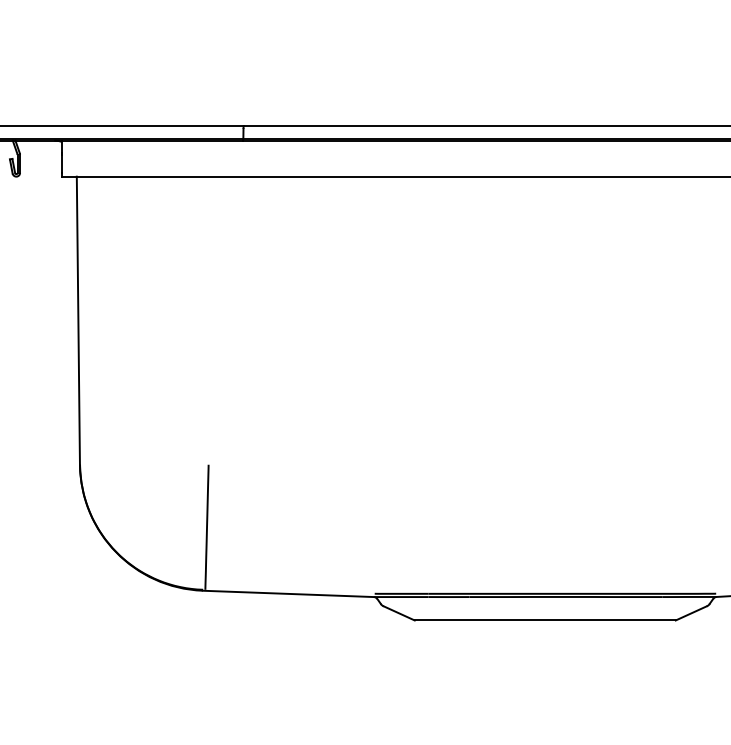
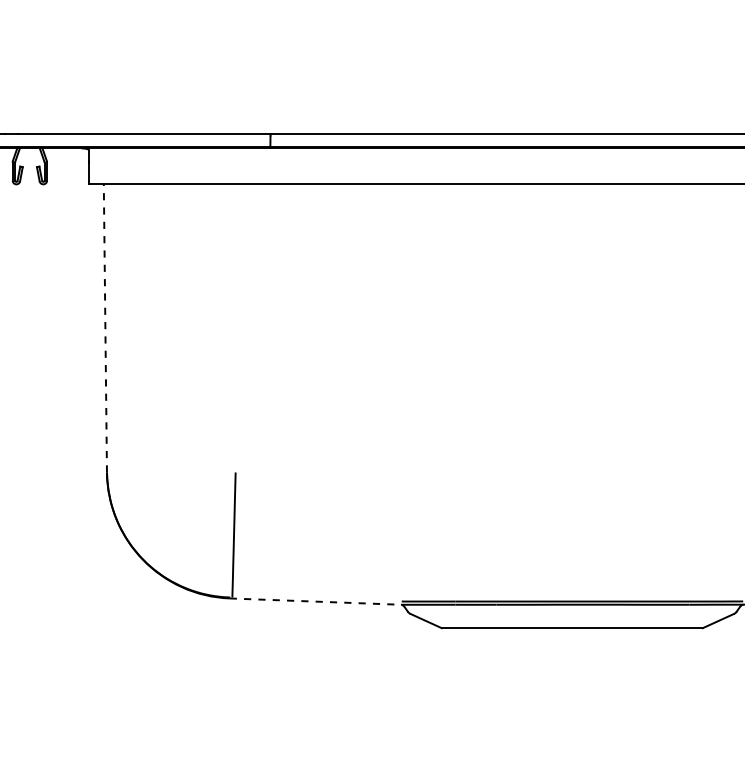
line: (78, 319) -> (105, 327), solid -> dashed
line: (288, 593) -> (315, 601), solid -> dashed

